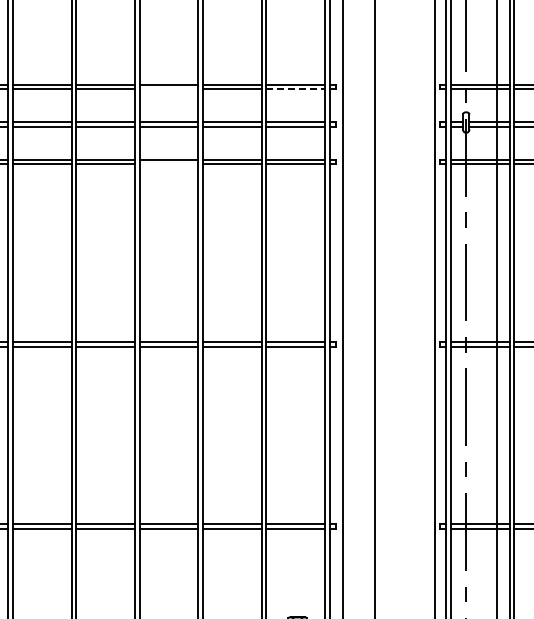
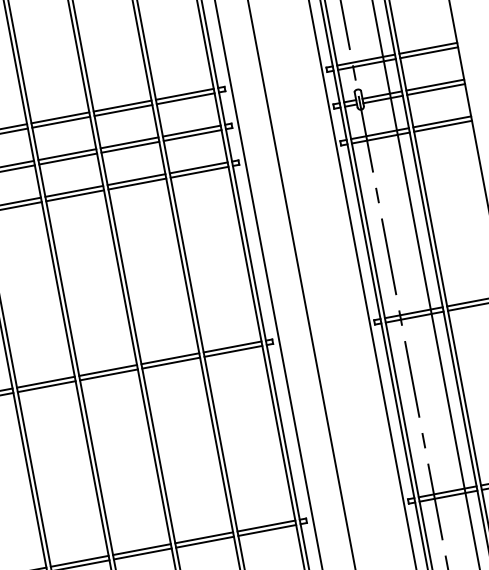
line: (168, 89) -> (60, 122), added
line: (296, 89) -> (186, 98), dashed -> solid
line: (168, 164) -> (74, 196), added

